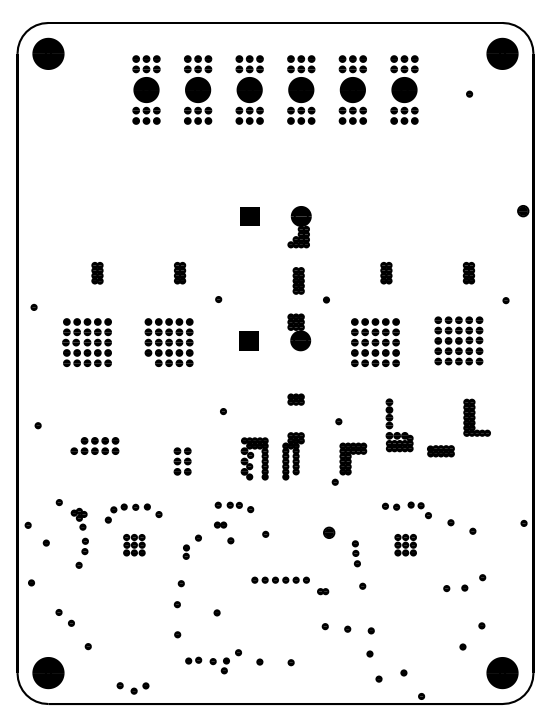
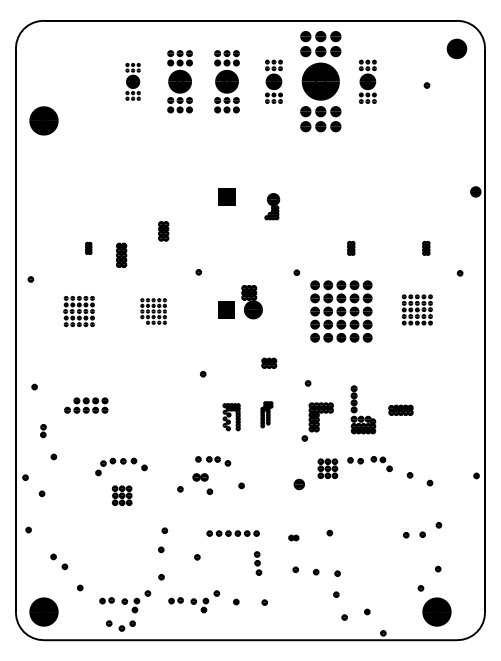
part: (47, 53) -> (43, 120), moved
part: (501, 53) -> (456, 48), size x0.7
part: (145, 89) -> (132, 81), size x0.6
part: (300, 89) -> (273, 81), size x0.7
part: (352, 89) -> (320, 81), size x1.6
part: (404, 89) -> (367, 81), size x0.7
part: (299, 227) -> (272, 206), size x0.7
part: (97, 273) -> (88, 248), size x0.6
part: (179, 273) -> (163, 231), moved
part: (385, 273) -> (350, 248), size x0.7
part: (467, 273) -> (425, 248), size x0.7
part: (298, 279) -> (121, 254), moved
part: (298, 332) -> (251, 302), moved
part: (459, 340) -> (417, 309), size x0.7
part: (86, 342) -> (78, 311), size x0.7
part: (168, 342) -> (153, 311), size x0.6
part: (375, 342) -> (341, 311), size x1.4
part: (476, 417) -> (433, 379), removed
part: (399, 425) -> (363, 409), moved
part: (293, 455) -> (266, 414), size x0.6
part: (254, 458) -> (231, 416), size x0.7
part: (182, 461) -> (165, 419), removed
part: (220, 525) -> (200, 477), size x1.4
part: (79, 538) -> (72, 489), removed
part: (405, 544) -> (327, 468), moved
part: (186, 552) -> (43, 431), moved
part: (355, 553) -> (257, 563), moved
part: (279, 580) -> (232, 533), moved
part: (138, 661) -> (125, 601), added
part: (501, 672) -> (436, 611), moved

